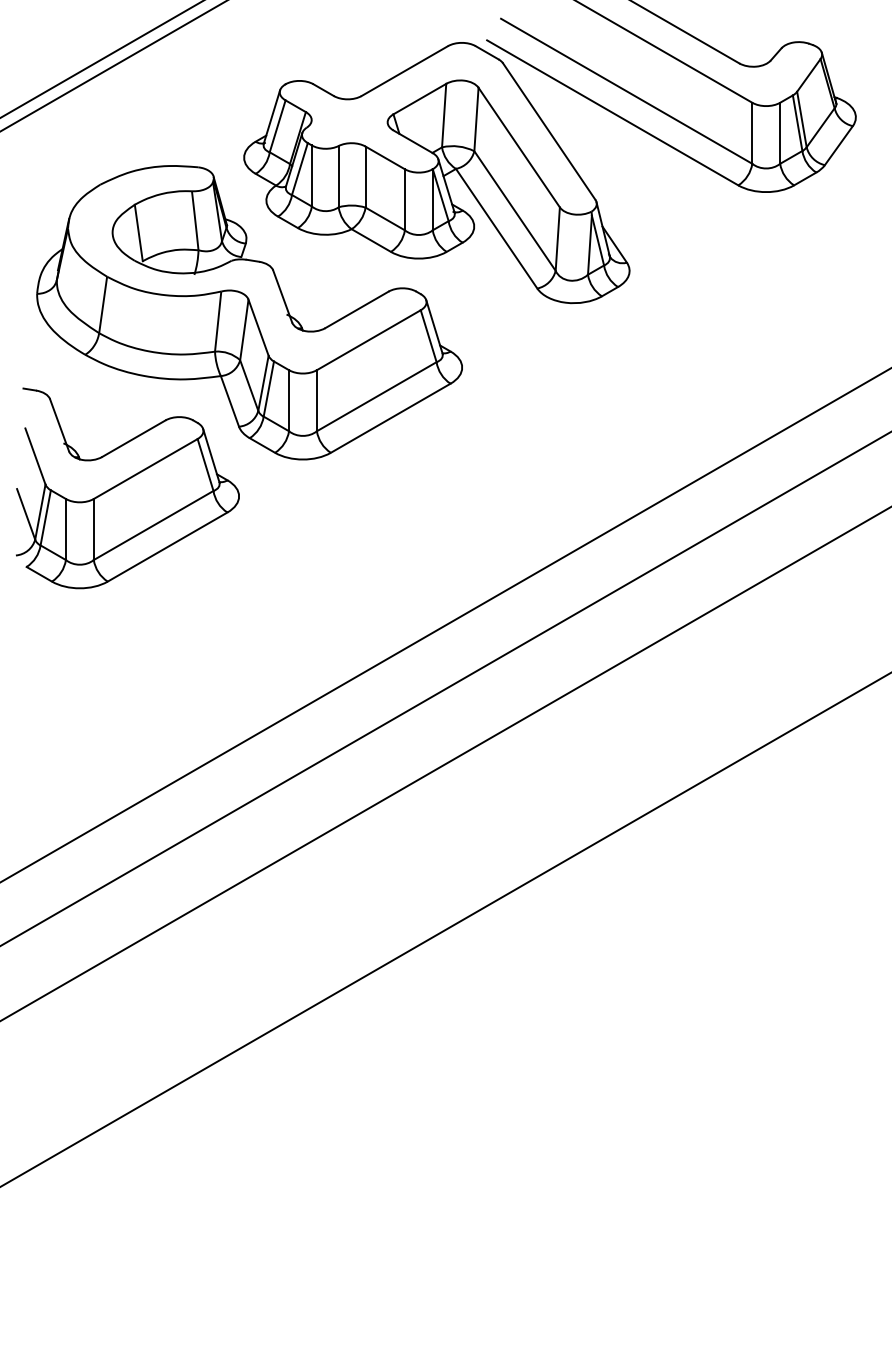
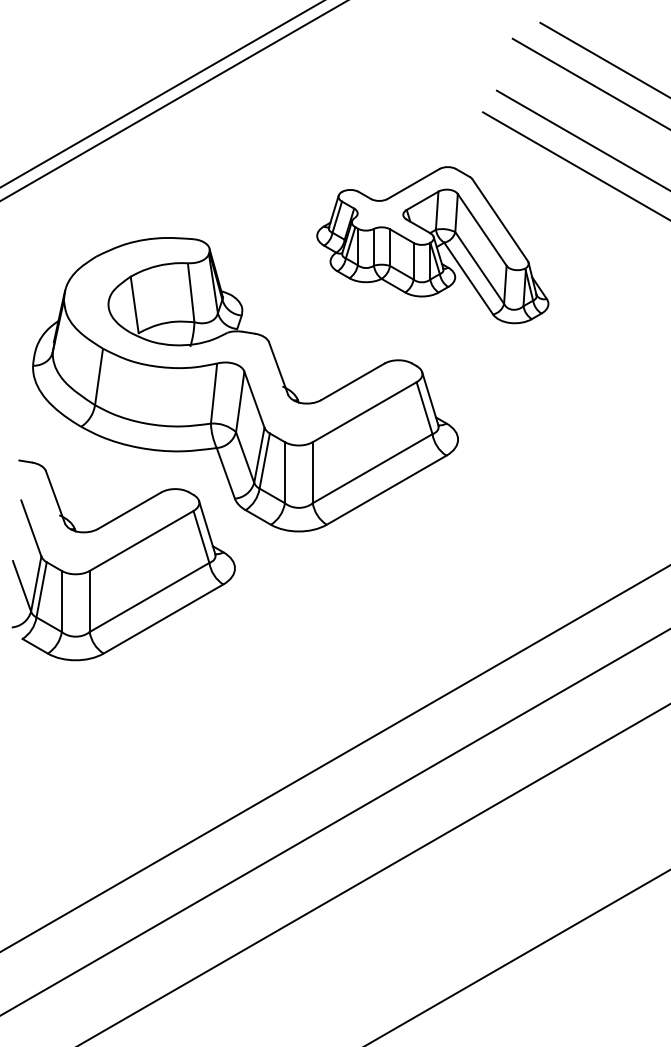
part: (436, 173) -> (432, 245), size x0.6

